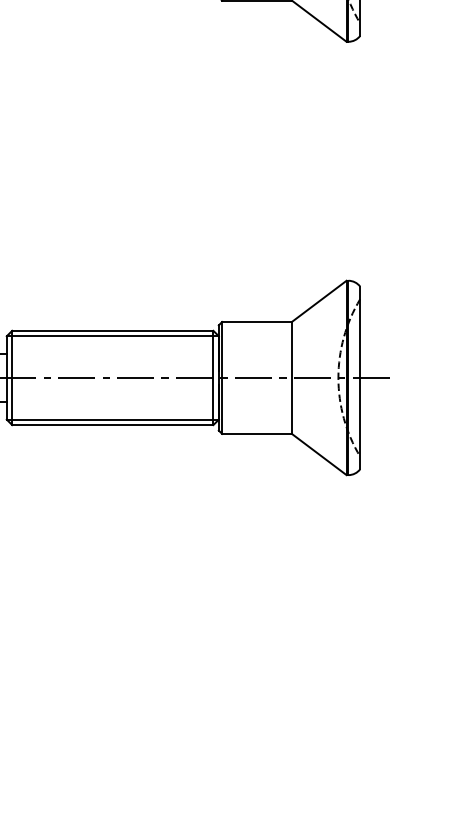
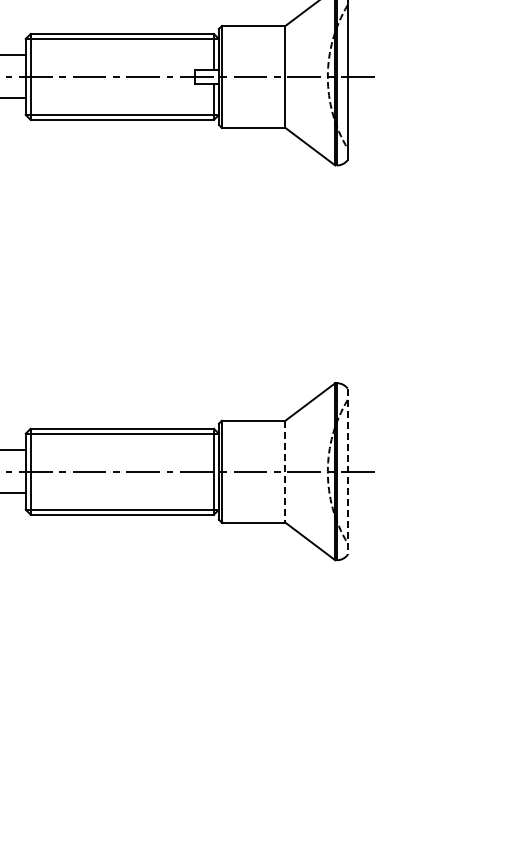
line: (291, 377) -> (285, 471), solid -> dashed
line: (359, 378) -> (347, 472), solid -> dashed

